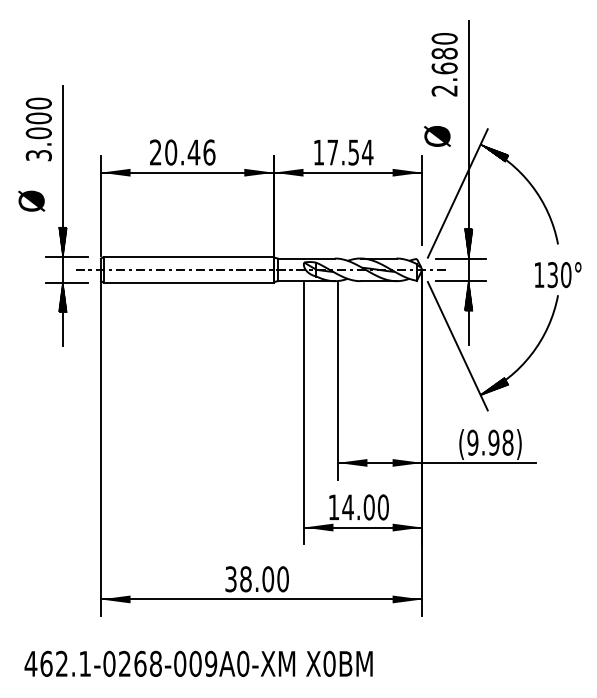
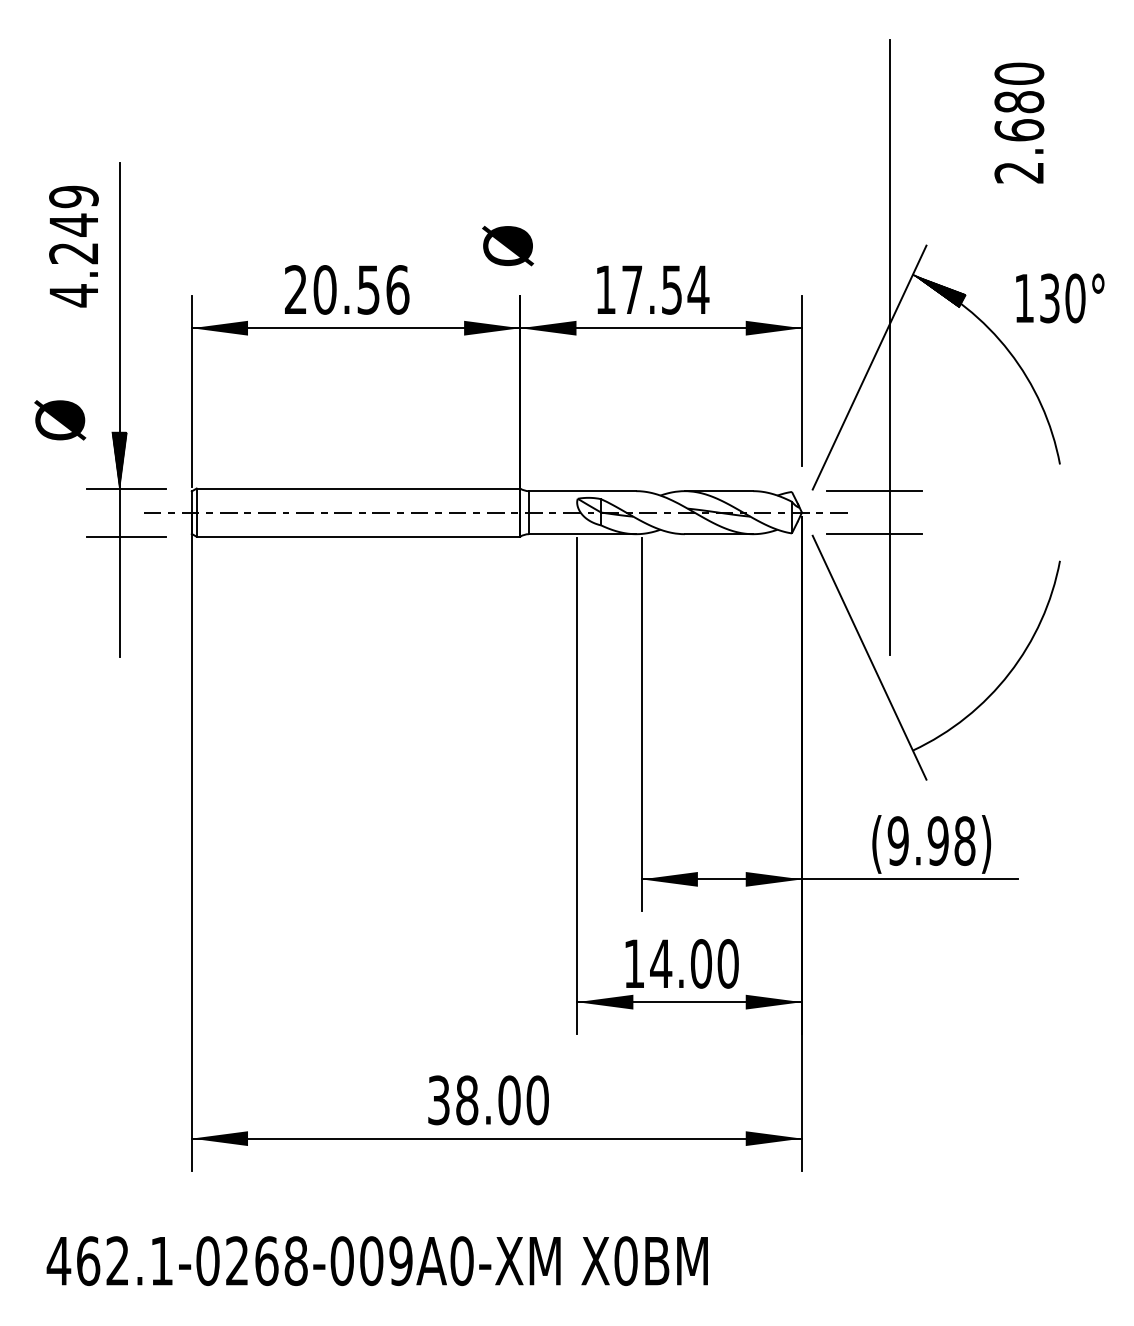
text: (444, 64) -> (1019, 122), moved
text: (38, 129) -> (73, 246), 3.000 -> 4.249
text: (437, 136) -> (508, 246), moved
text: (193, 152) -> (367, 289), 20.46 -> 20.56
text: (31, 200) -> (59, 418), moved
hatch: (468, 243) -> (889, 462), removed
text: (558, 275) -> (1060, 299), moved
hatch: (468, 295) -> (889, 561), removed
hatch: (62, 297) -> (118, 565), removed
hatch: (494, 386) -> (939, 734), removed

